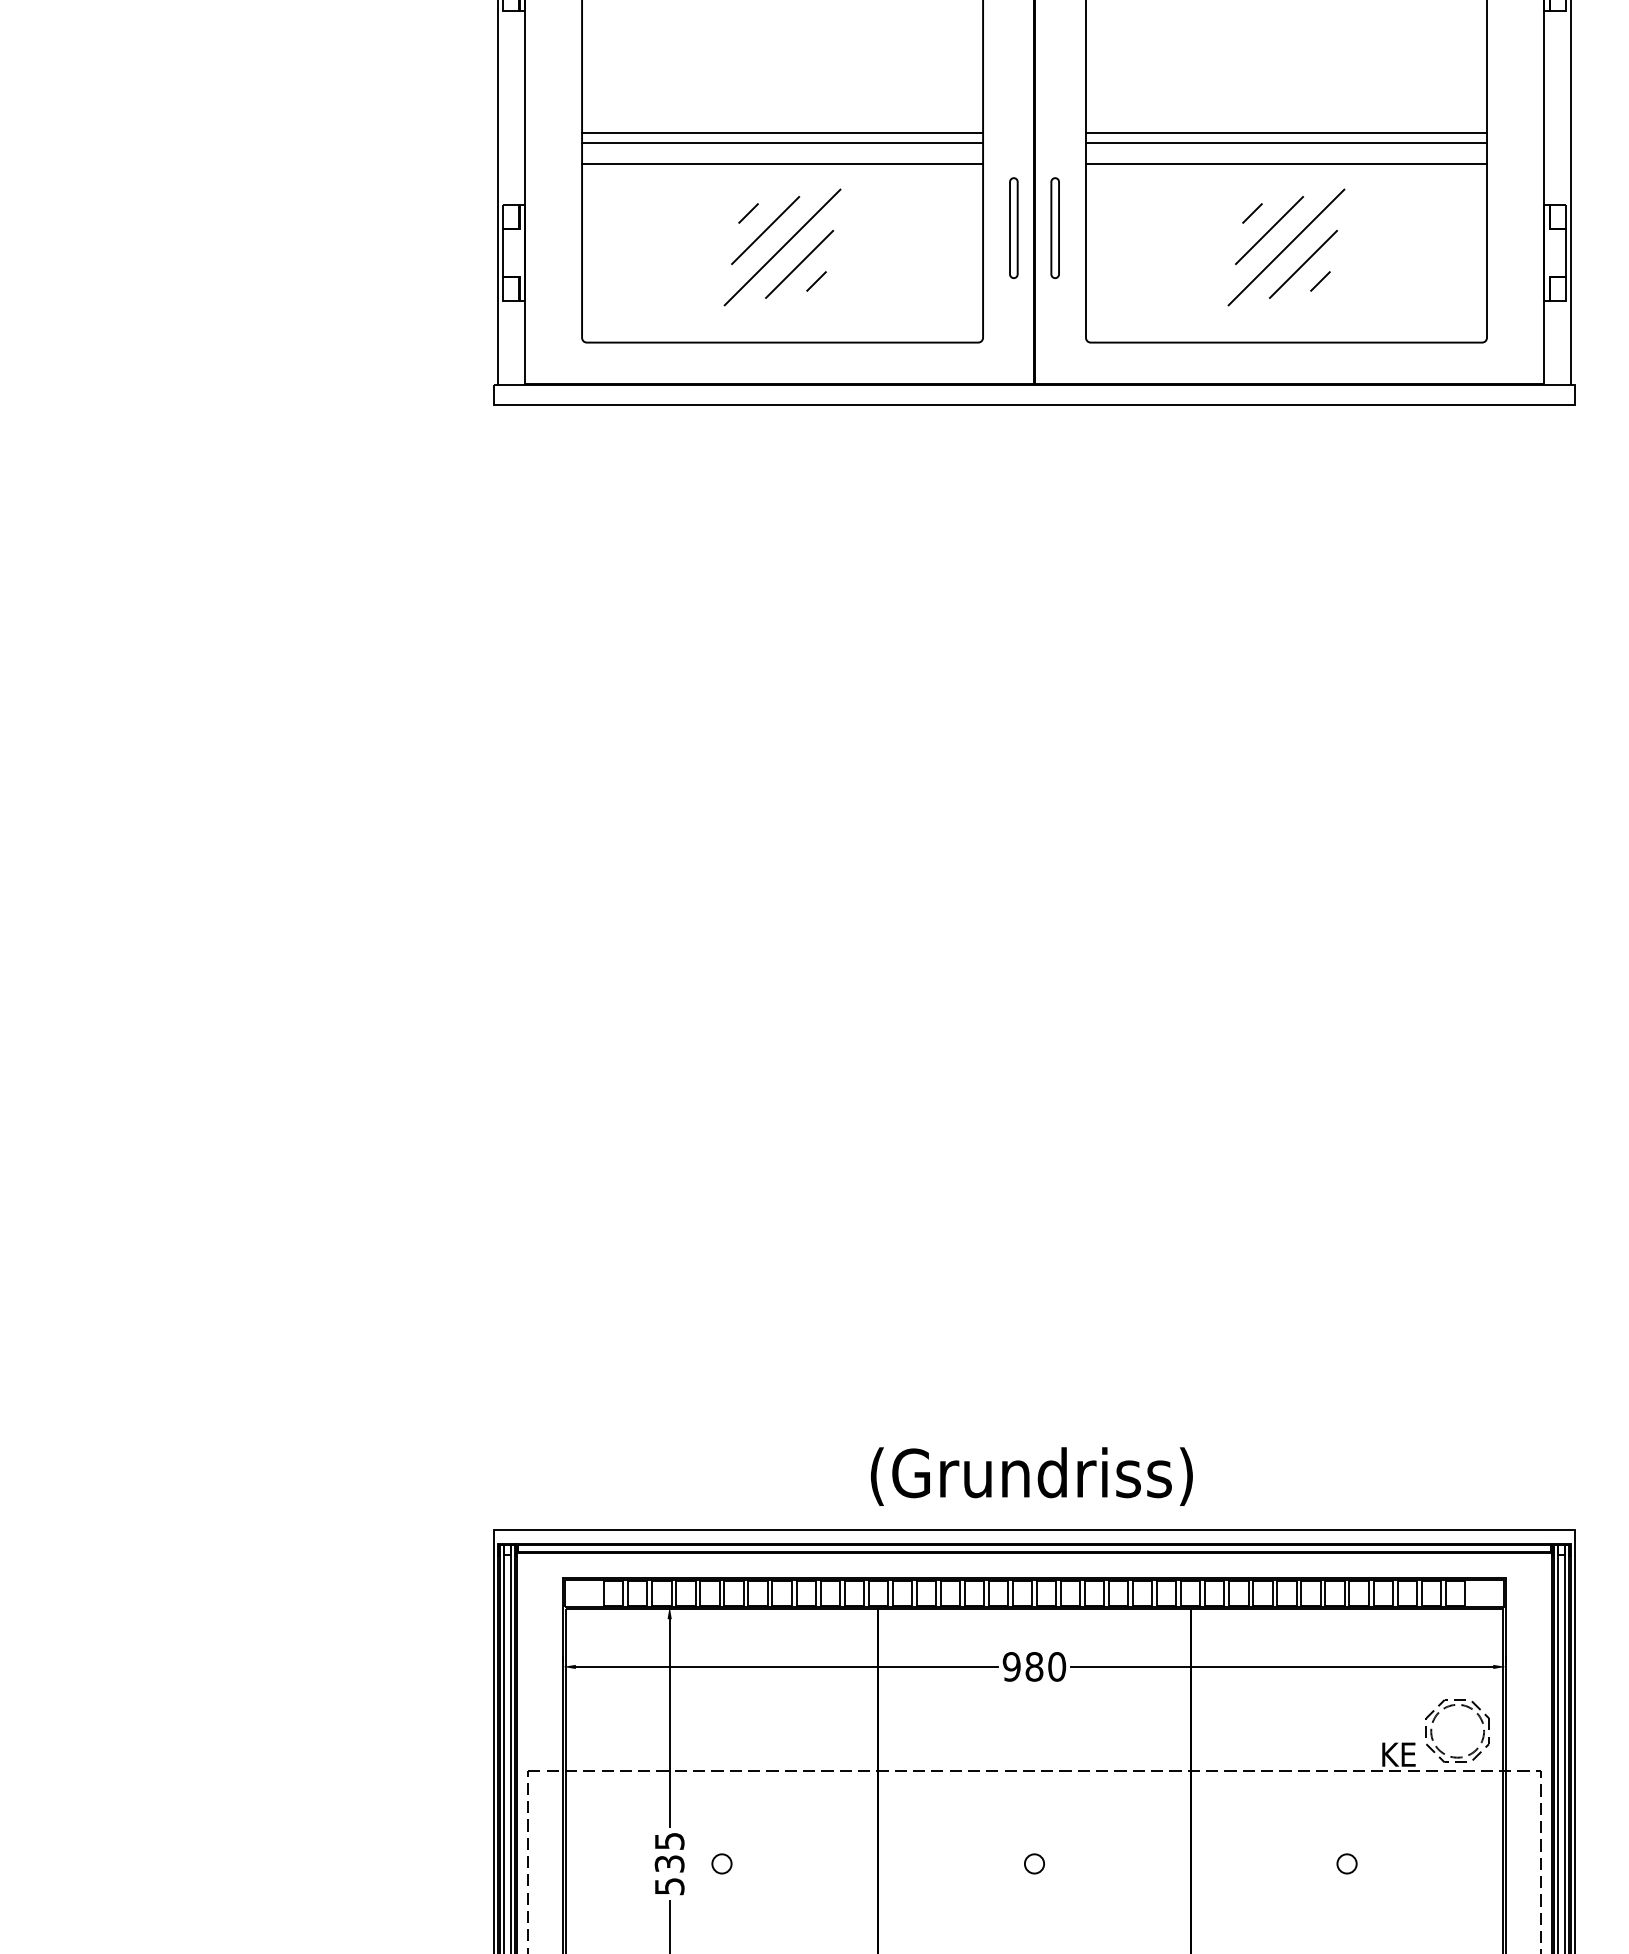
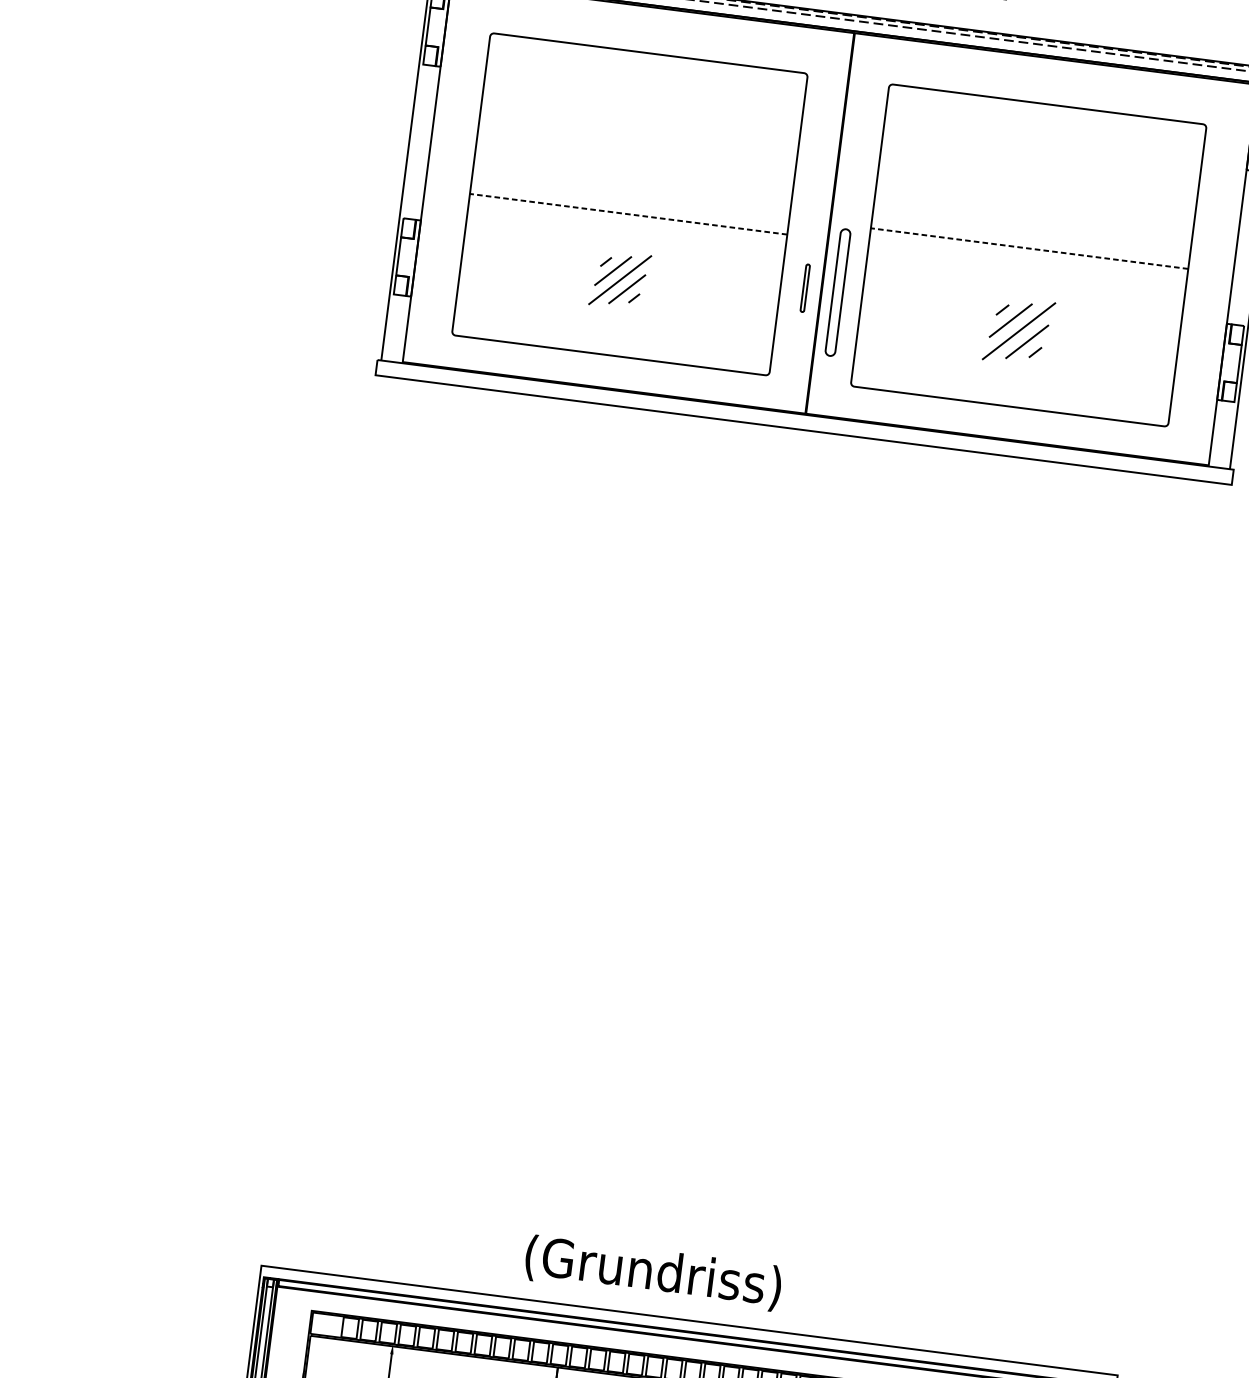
line: (782, 133) -> (631, 189), removed
line: (1285, 133) -> (1029, 240), removed
line: (782, 143) -> (630, 197), removed
line: (1286, 143) -> (1029, 248), solid -> dashed
line: (782, 164) -> (628, 214), solid -> dashed
line: (1285, 164) -> (1026, 265), removed
part: (1013, 227) -> (804, 287), size x0.6
part: (1054, 227) -> (837, 291), size x1.6
part: (782, 247) -> (620, 280), size x0.6
part: (1286, 247) -> (1019, 331), size x0.7
text: (1031, 1476) -> (653, 1273), moved

